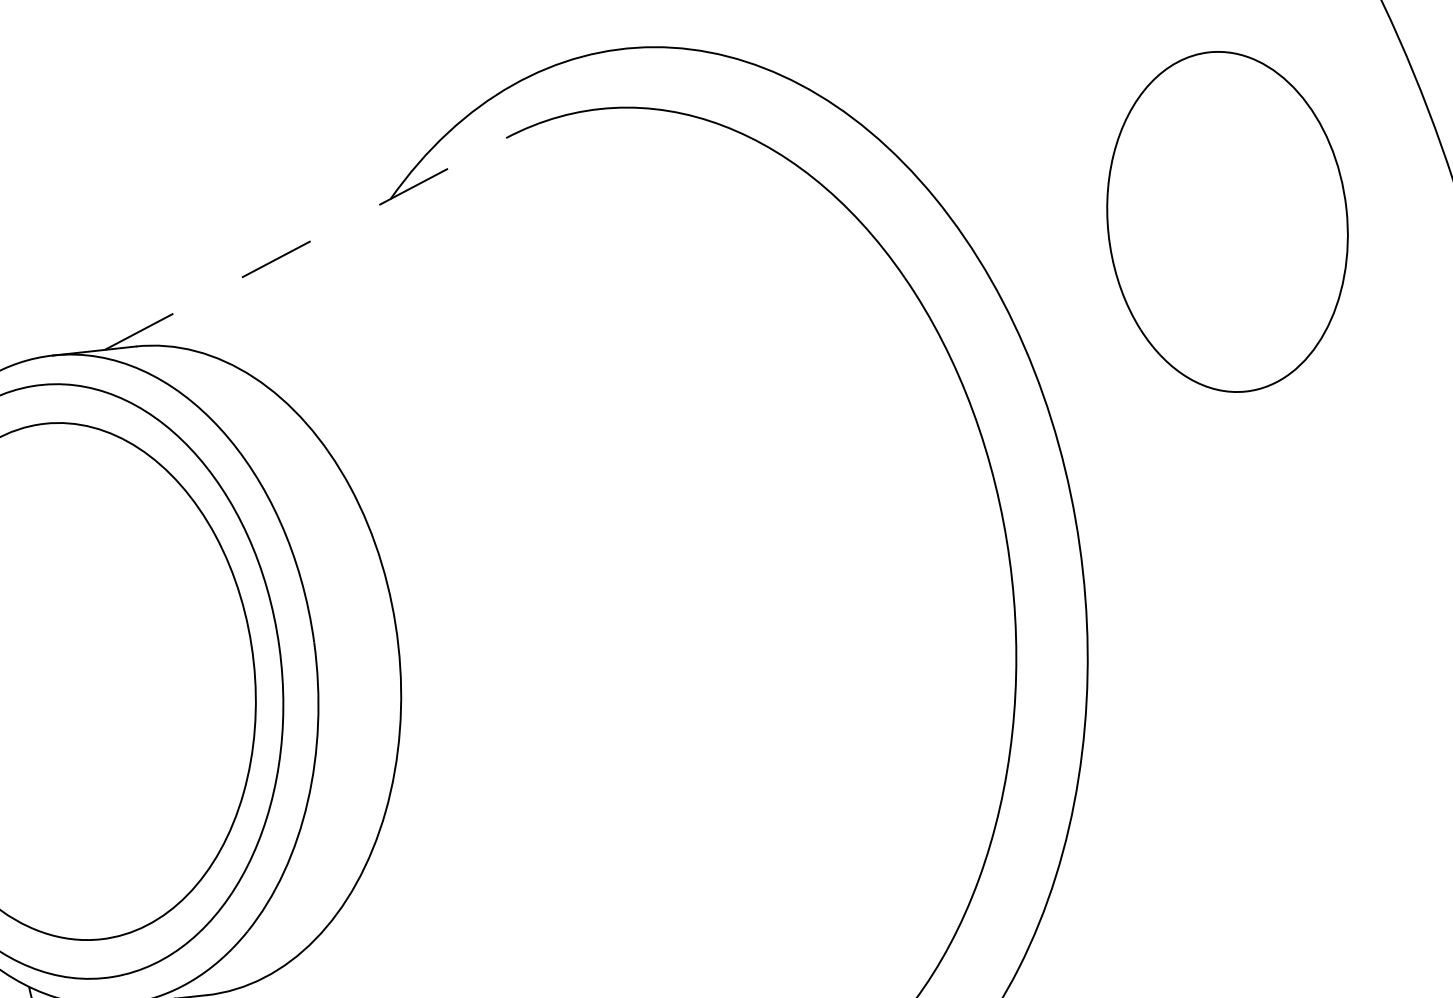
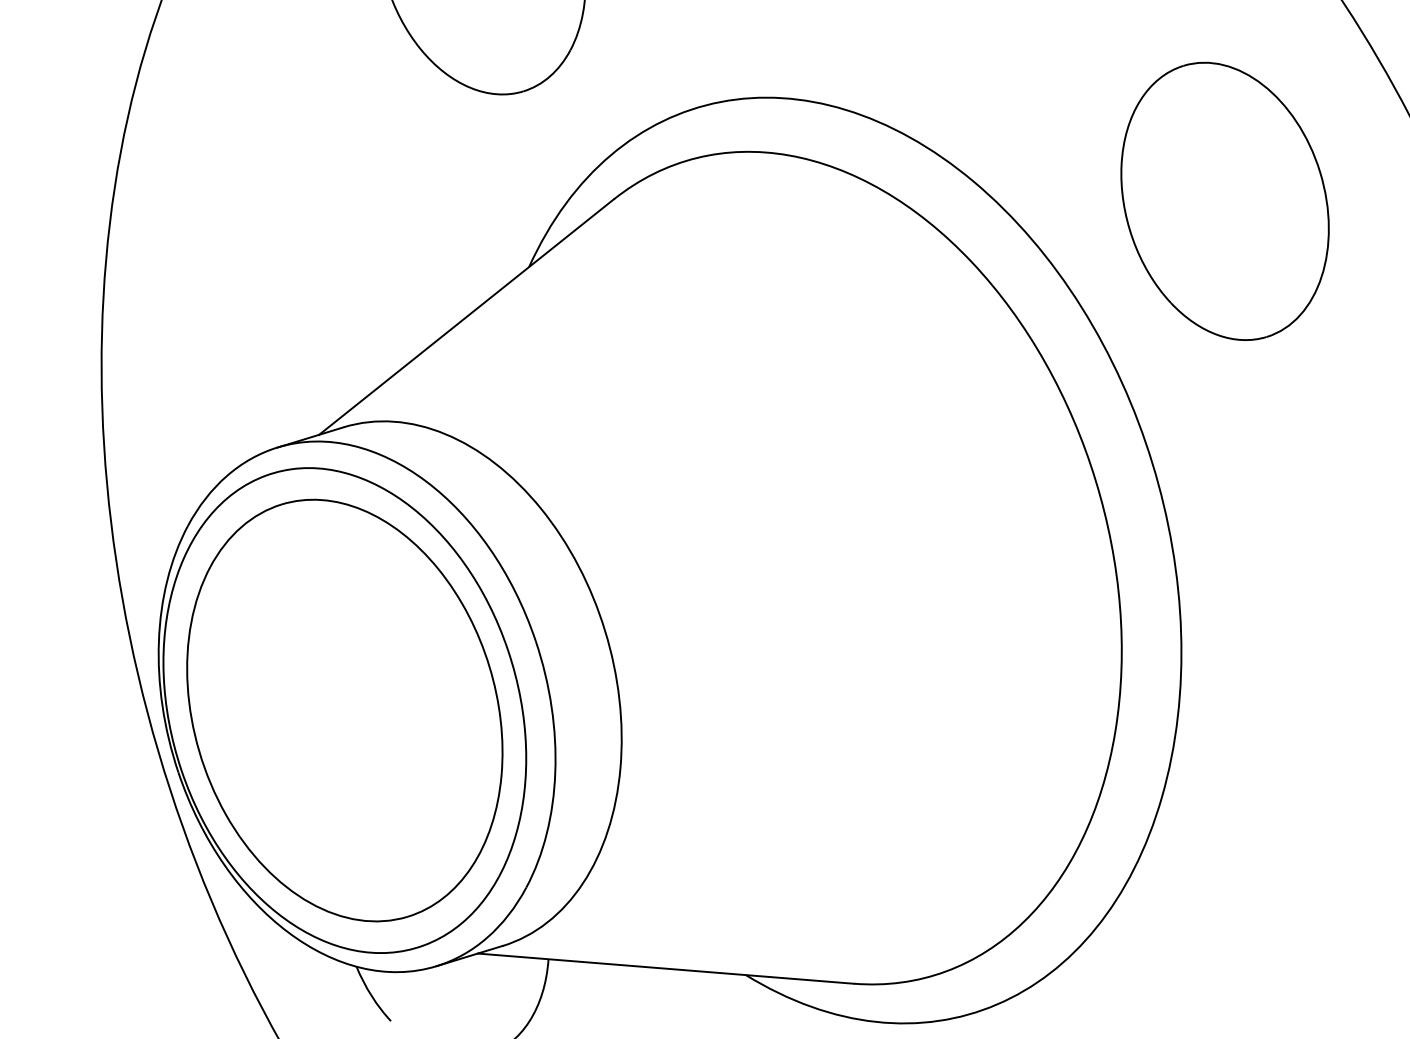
part: (1227, 220) -> (1224, 200), moved
line: (305, 244) -> (466, 317), dashed -> solid

